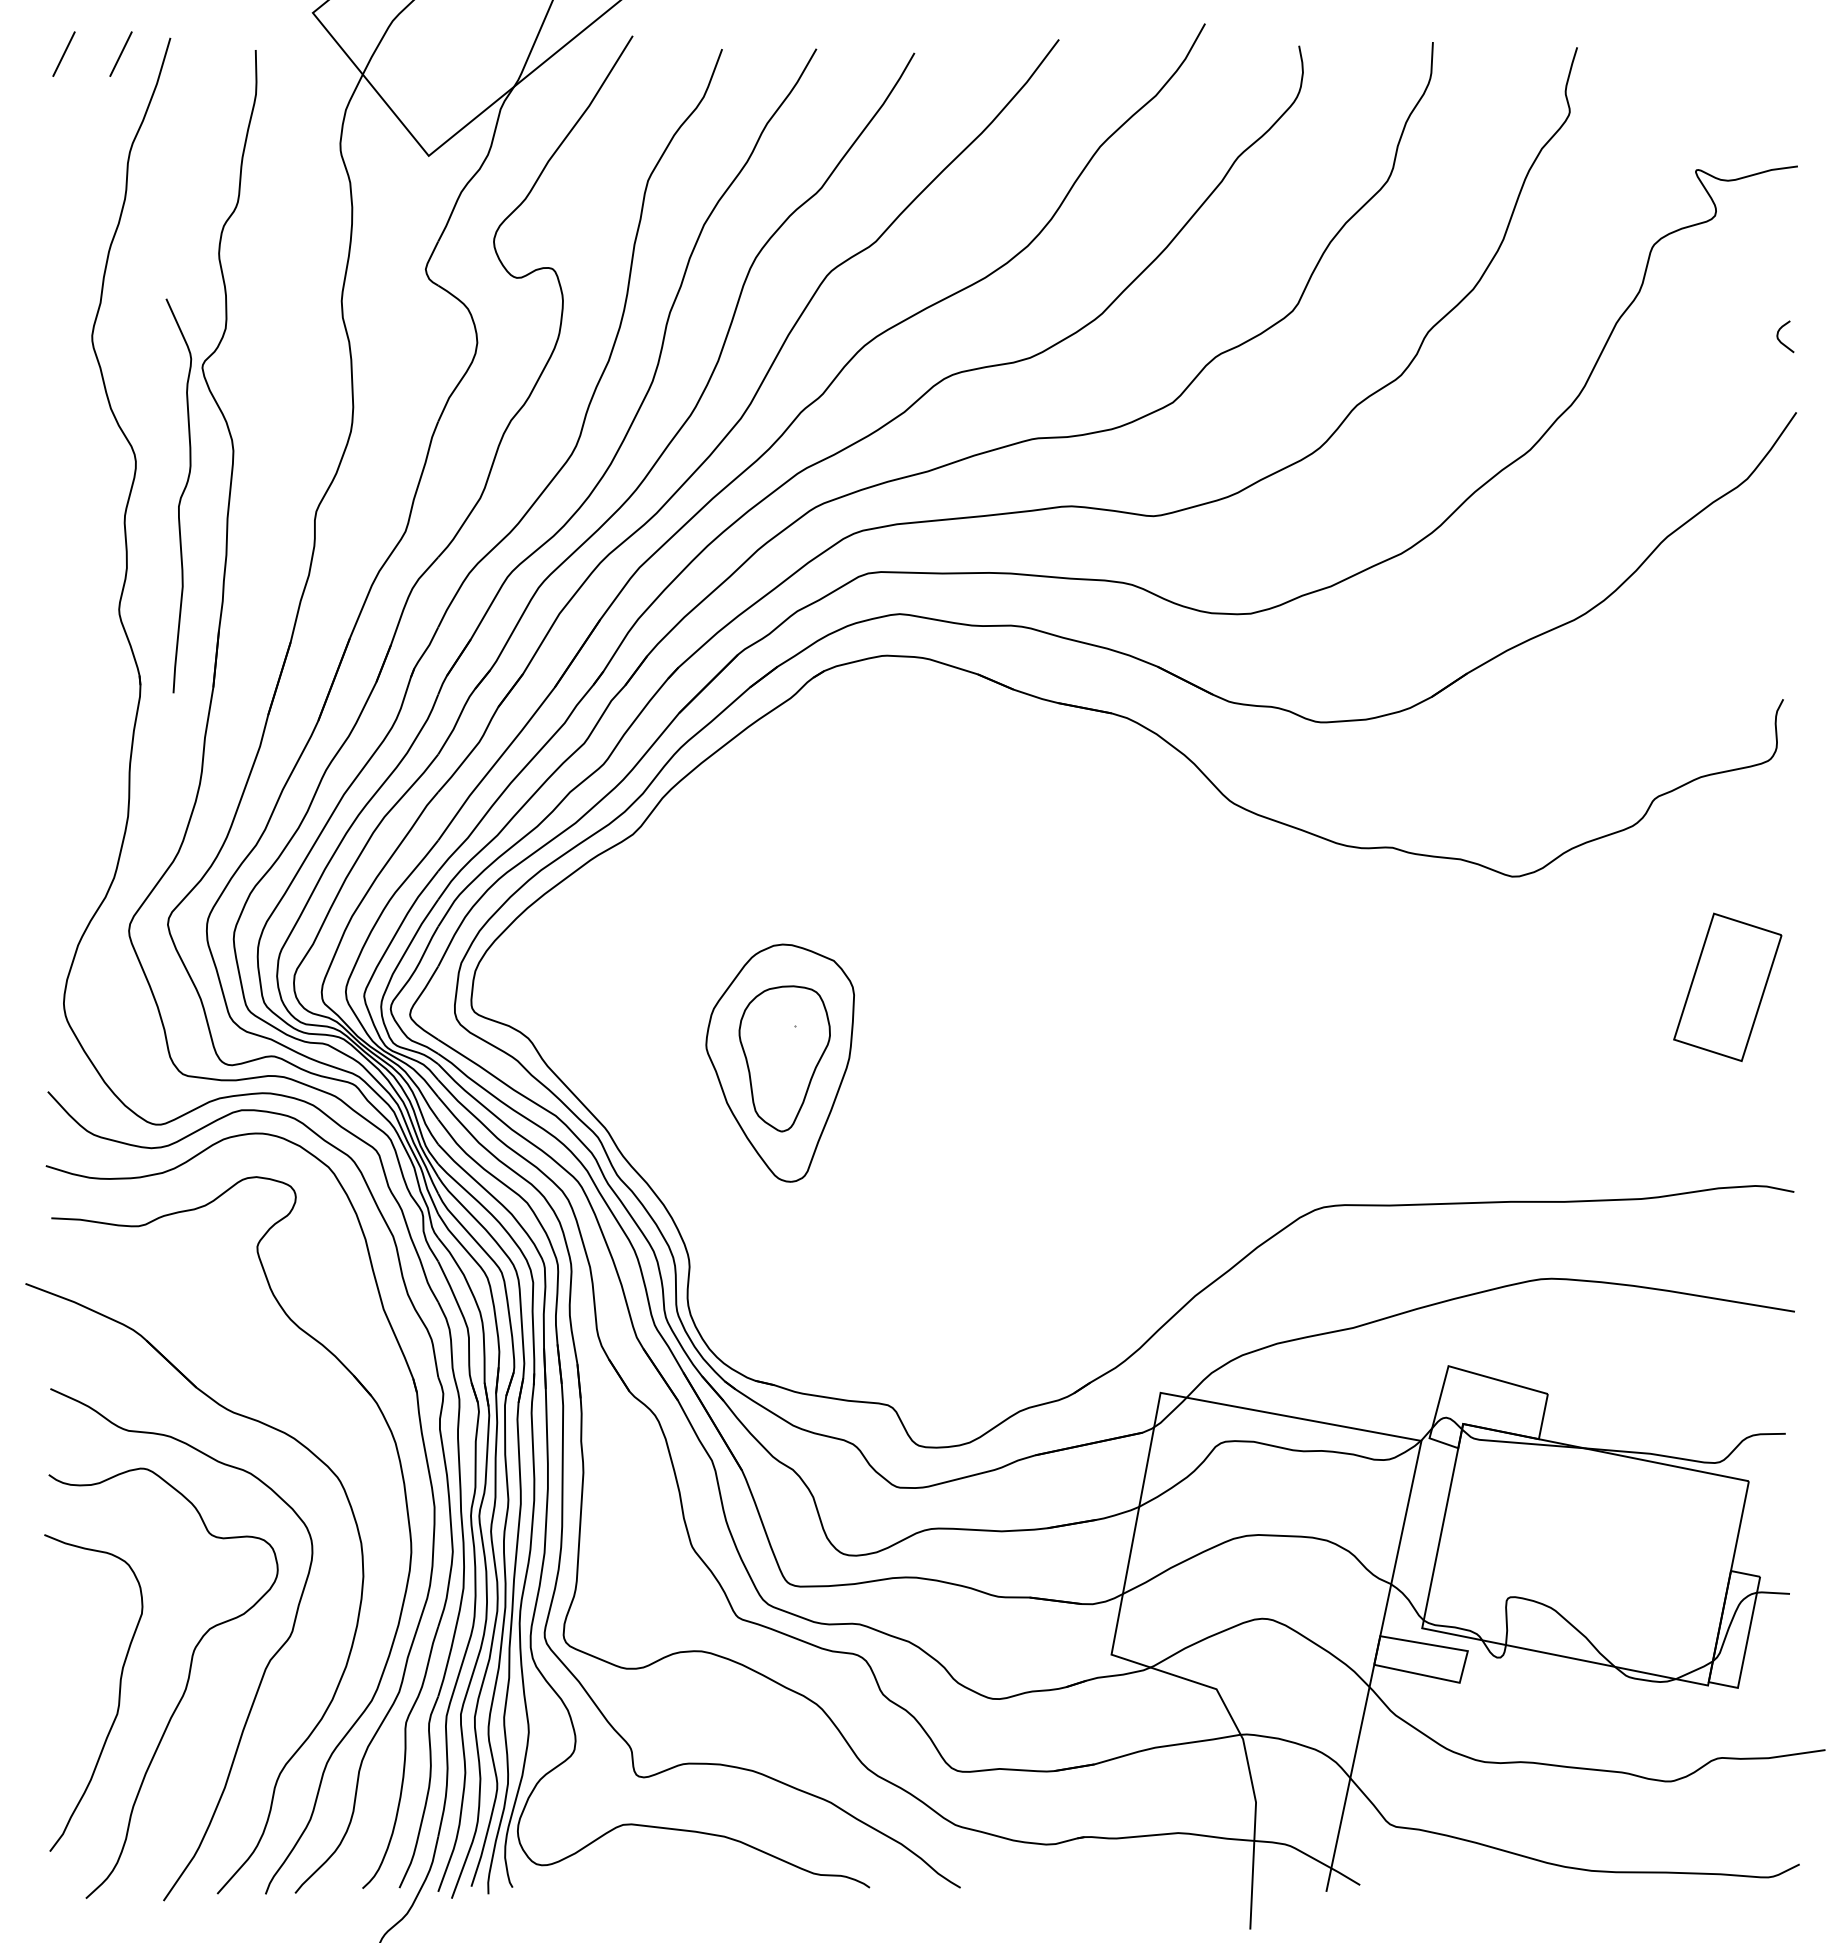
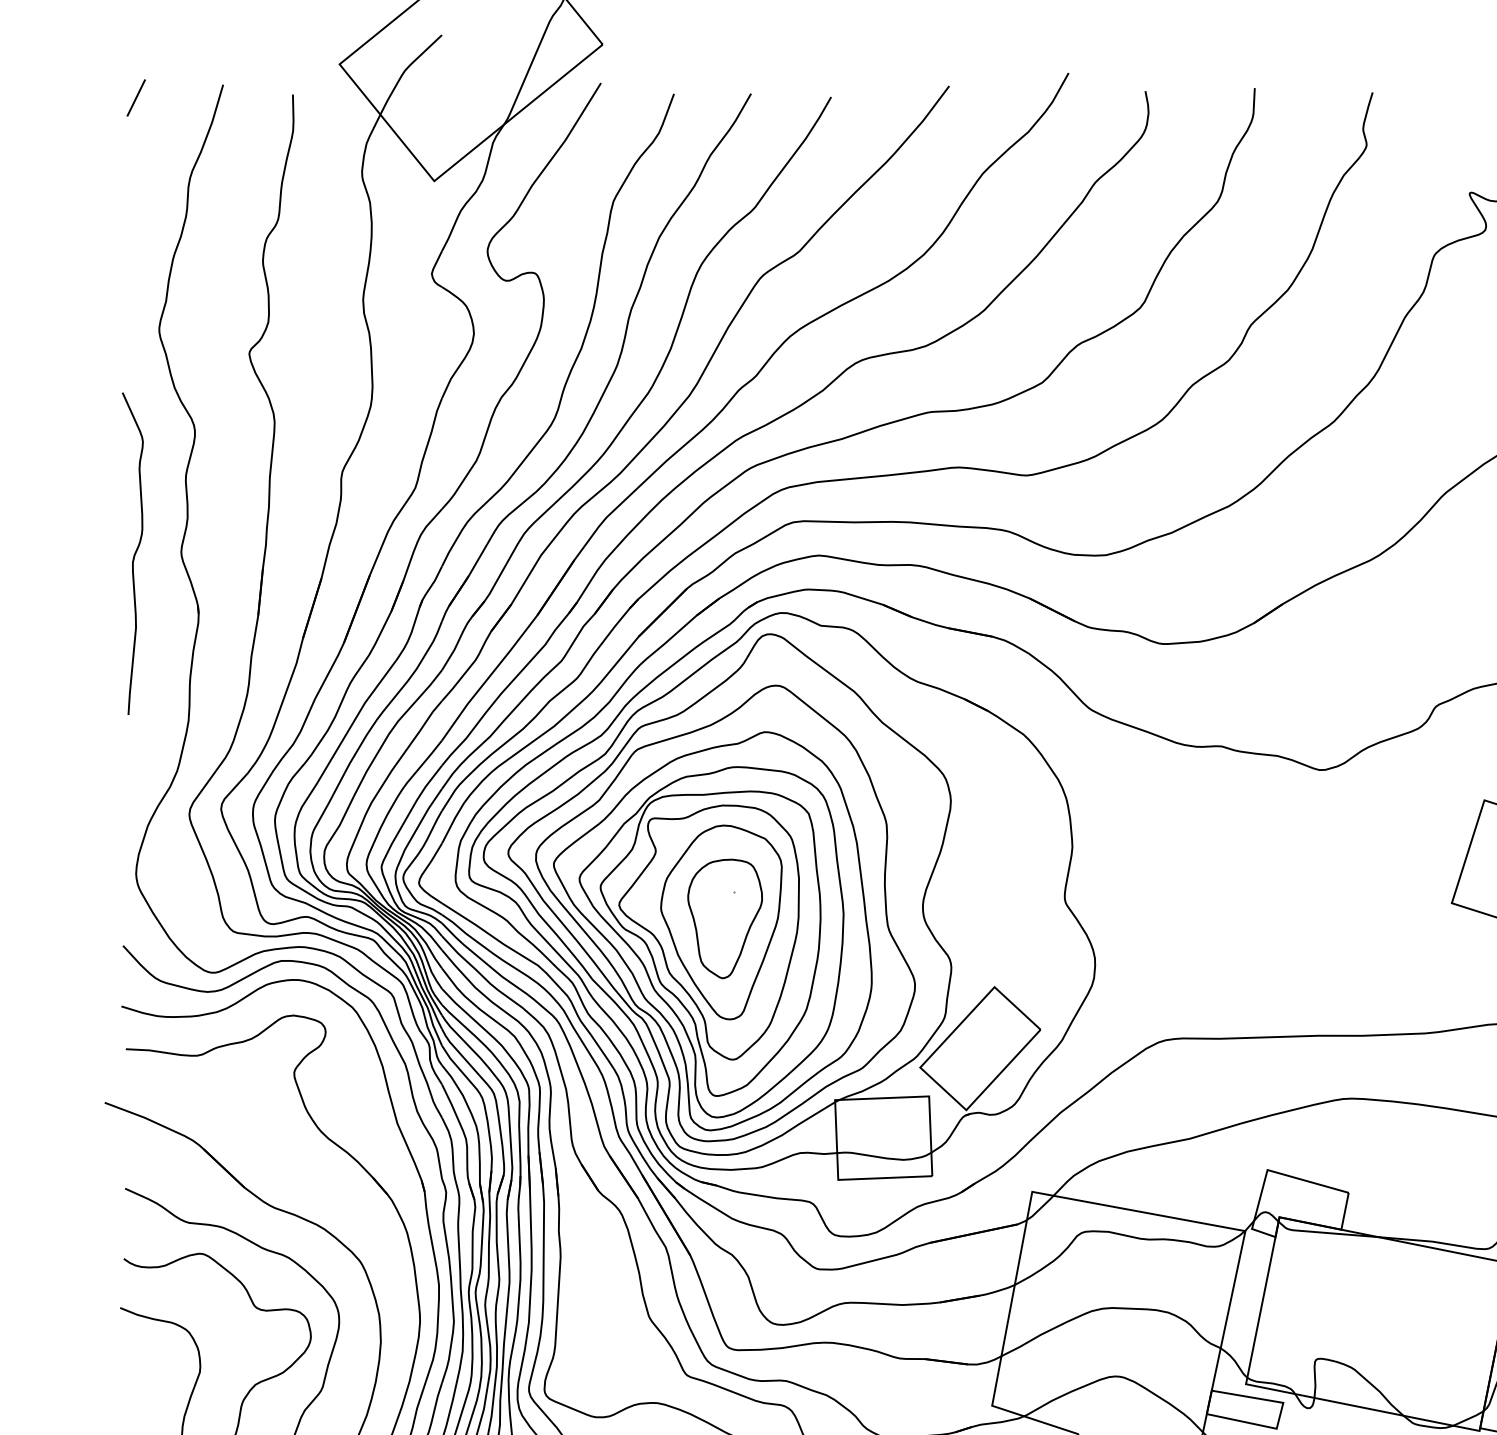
line: (120, 53) -> (182, 97), removed
curve: (180, 496) -> (134, 554), moved
part: (863, 1031) -> (789, 896), added

